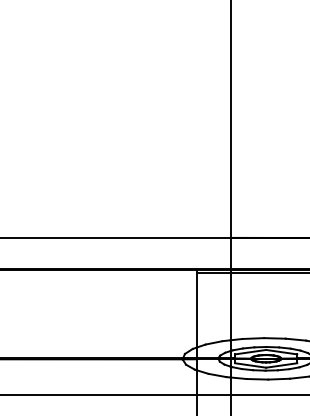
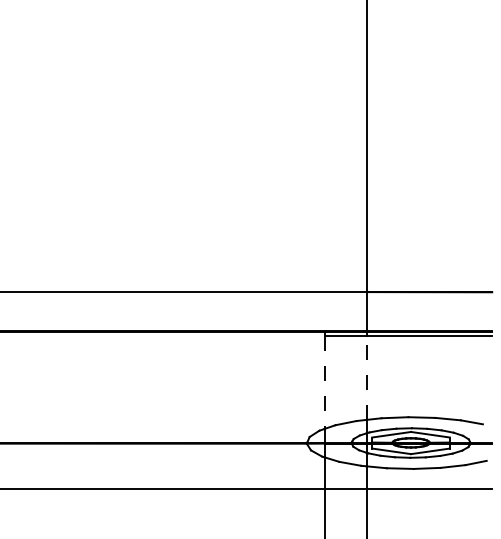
line: (230, 307) -> (366, 378), solid -> dashed
line: (196, 311) -> (324, 383), solid -> dashed

